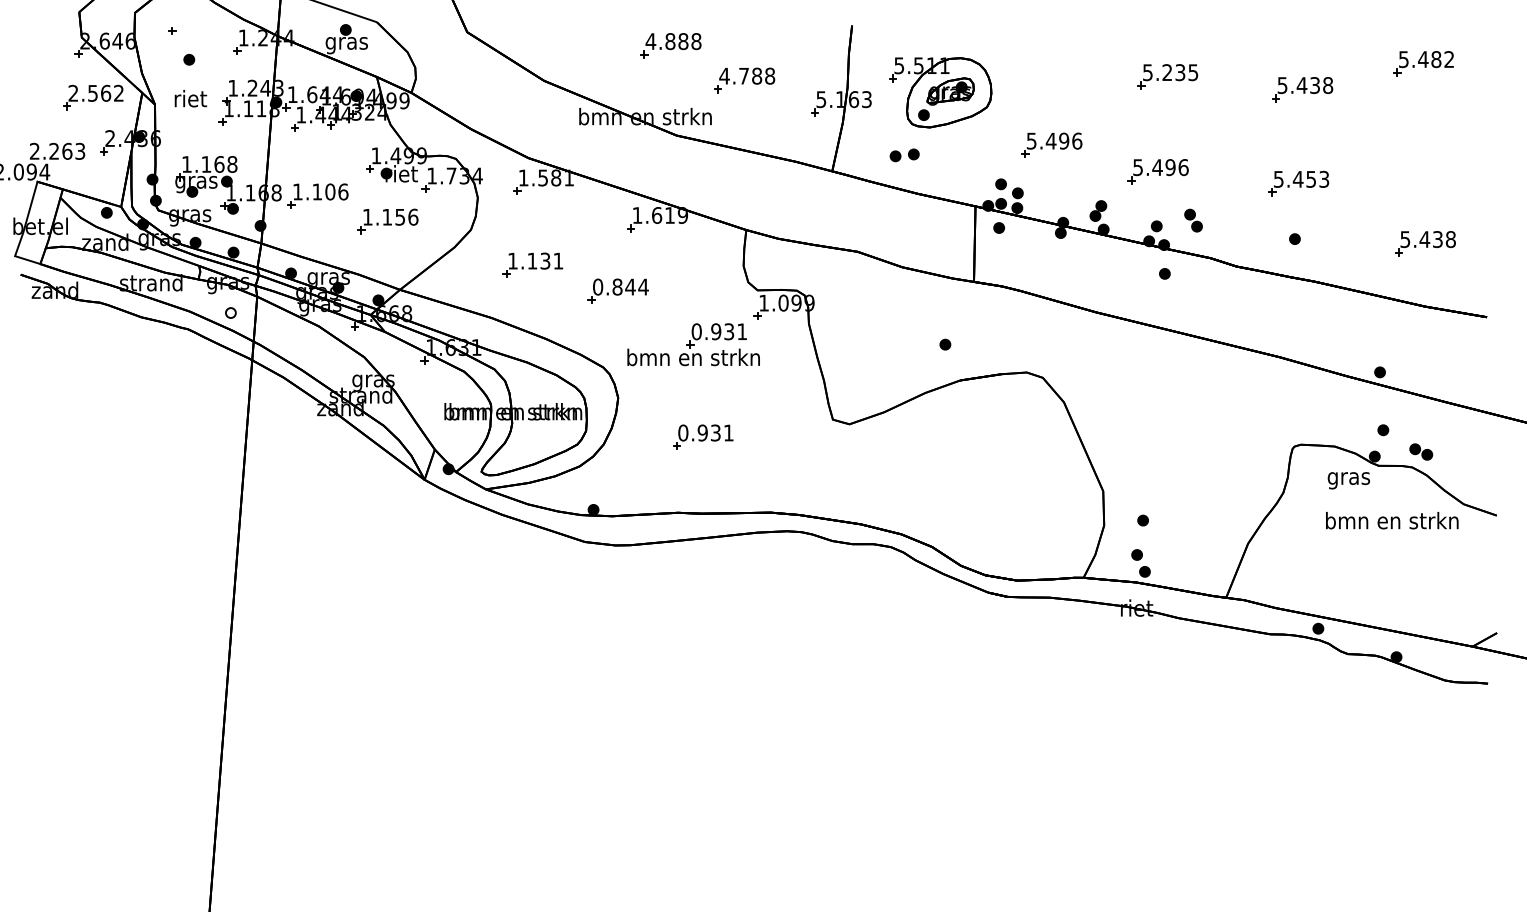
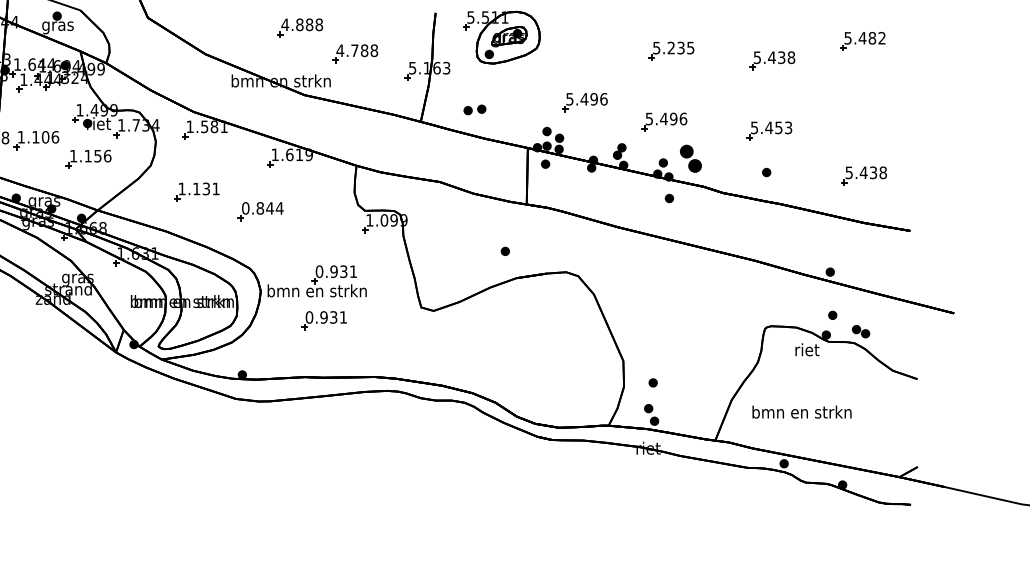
part: (940, 92) -> (501, 37), moved
part: (1193, 220) -> (690, 158), size x1.6
part: (693, 344) -> (317, 281), moved
text: (1348, 478) -> (806, 351), gras -> riet
text: (1392, 520) -> (802, 412), moved

